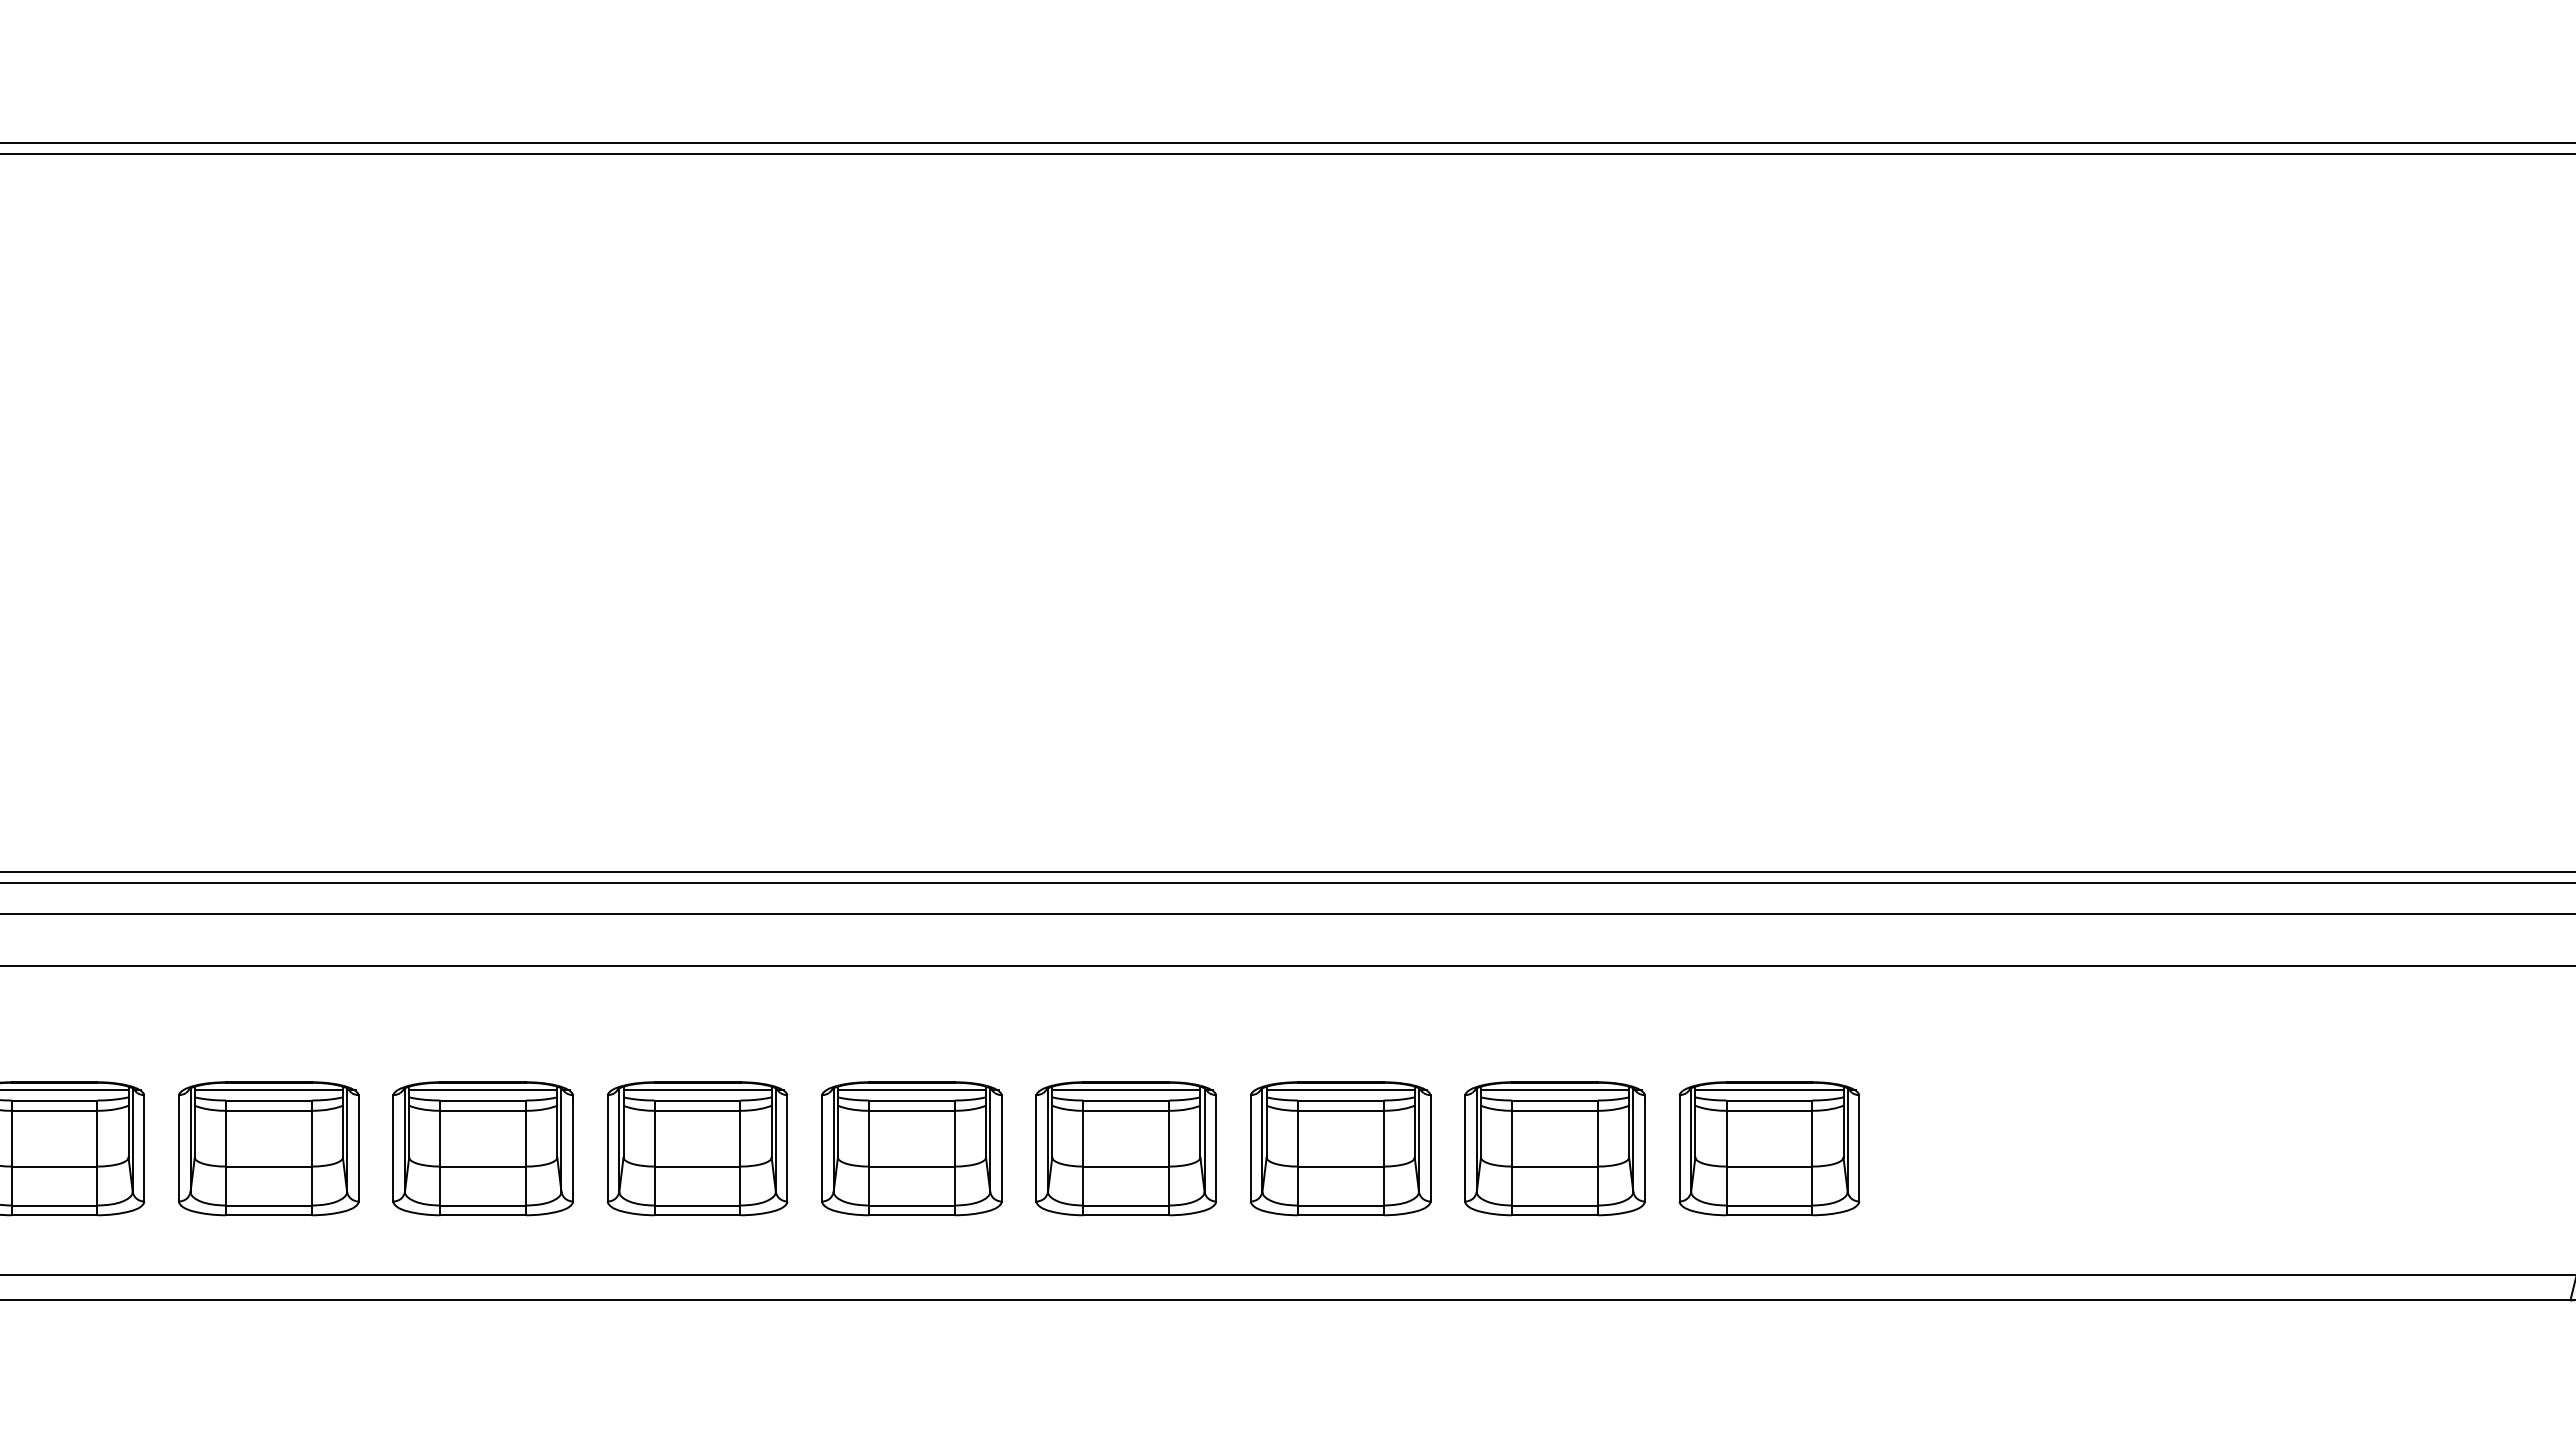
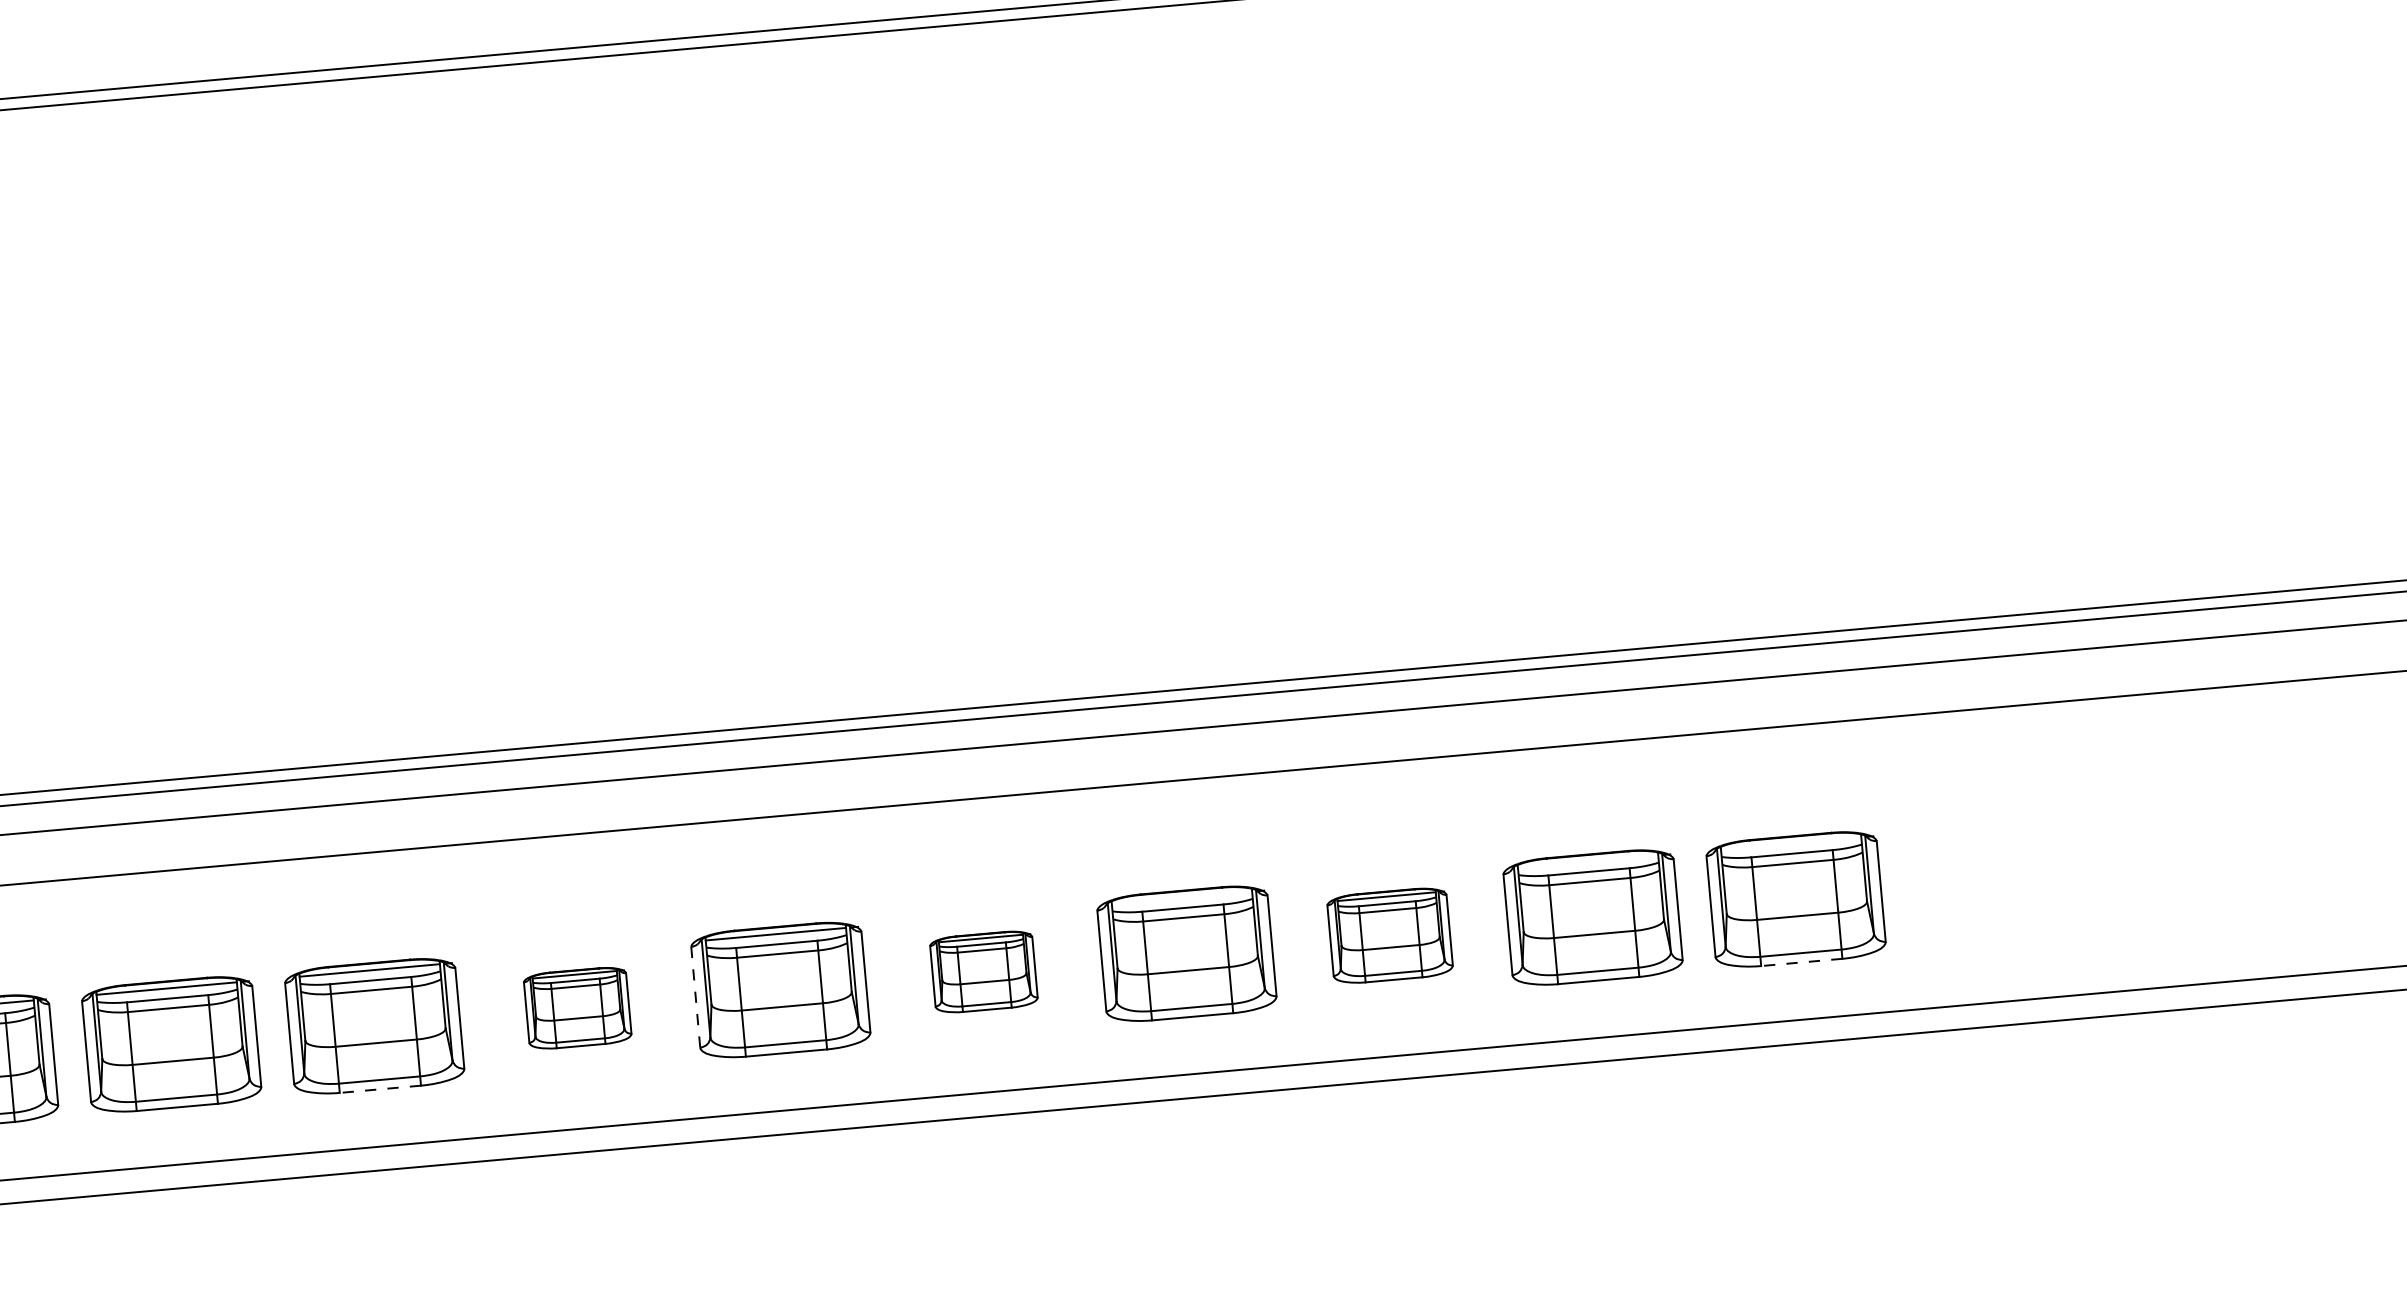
line: (1126, 1089) -> (1182, 897), removed
line: (1555, 1089) -> (1588, 861), removed
line: (1769, 1089) -> (1791, 843), removed
line: (607, 1147) -> (695, 996), solid -> dashed
part: (482, 1148) -> (577, 1007), size x0.6
part: (911, 1148) -> (983, 971), size x0.6
part: (1340, 1148) -> (1389, 935), size x0.7
line: (268, 1215) -> (380, 1089), solid -> dashed
line: (1769, 1215) -> (1801, 962), solid -> dashed

